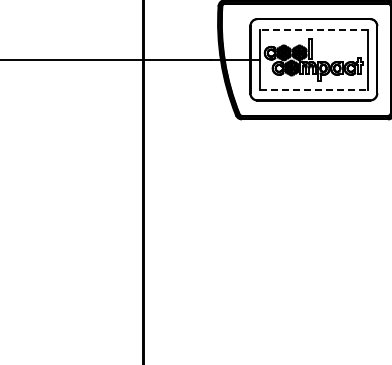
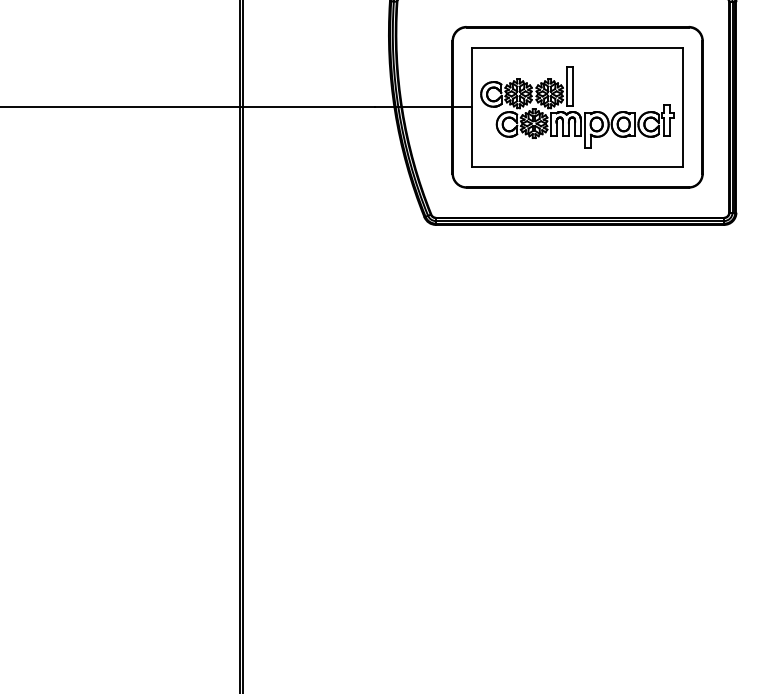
line: (313, 29) -> (576, 47), dashed -> solid
line: (313, 89) -> (576, 165), dashed -> solid

